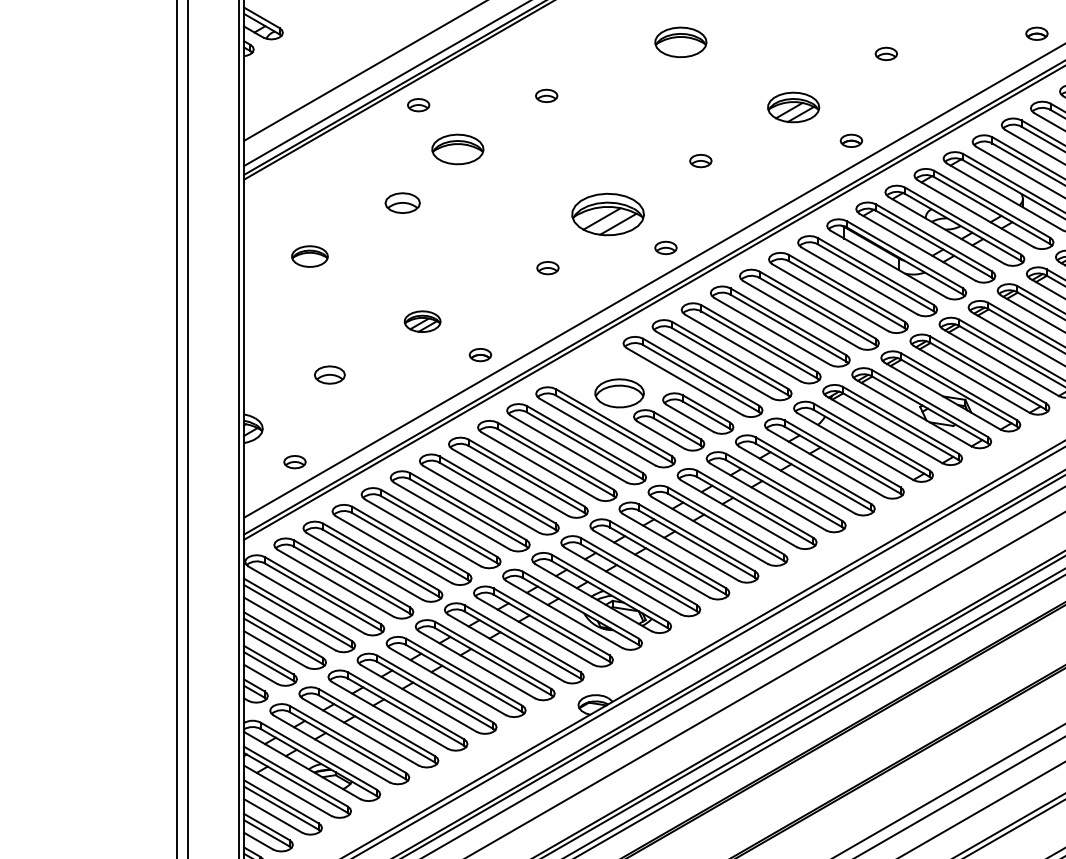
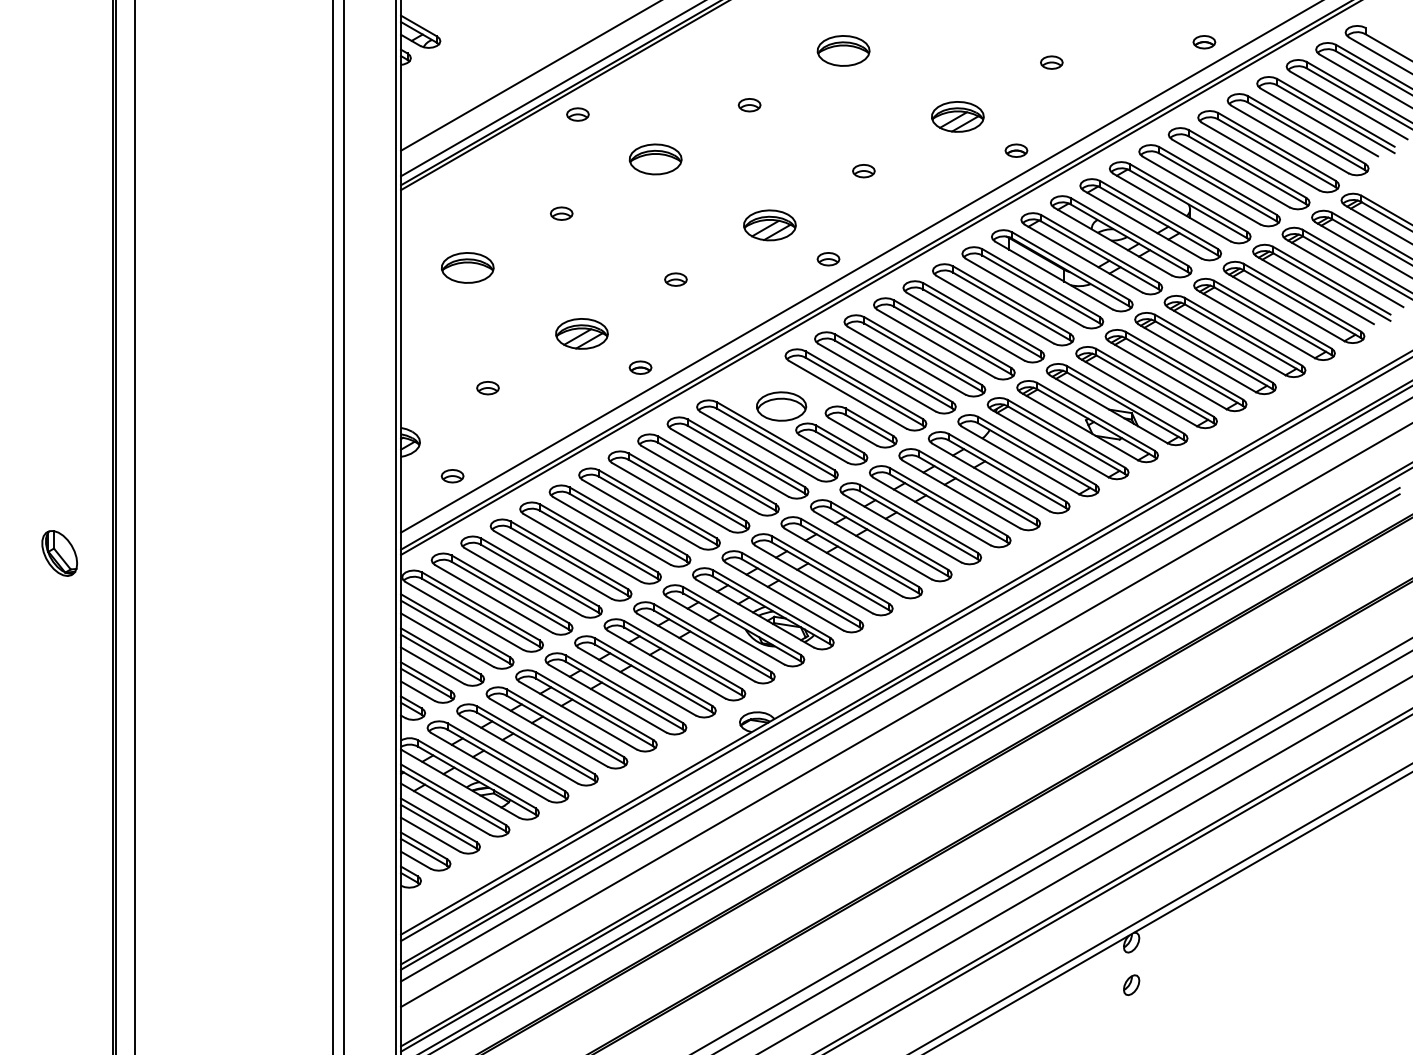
part: (546, 96) -> (749, 105), moved
part: (457, 149) -> (655, 159), moved
part: (402, 202) -> (561, 213), size x0.62
part: (607, 214) -> (769, 225), size x0.71
part: (309, 256) -> (467, 267), size x1.43
part: (547, 267) -> (675, 279), moved
part: (422, 321) -> (581, 333), size x1.43
part: (329, 375) -> (487, 388), size x0.71

